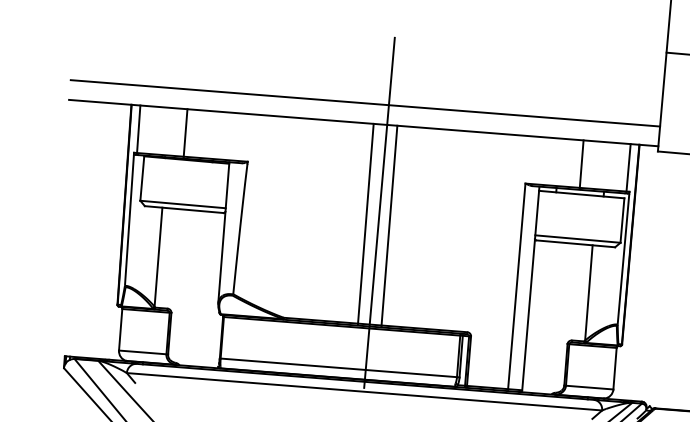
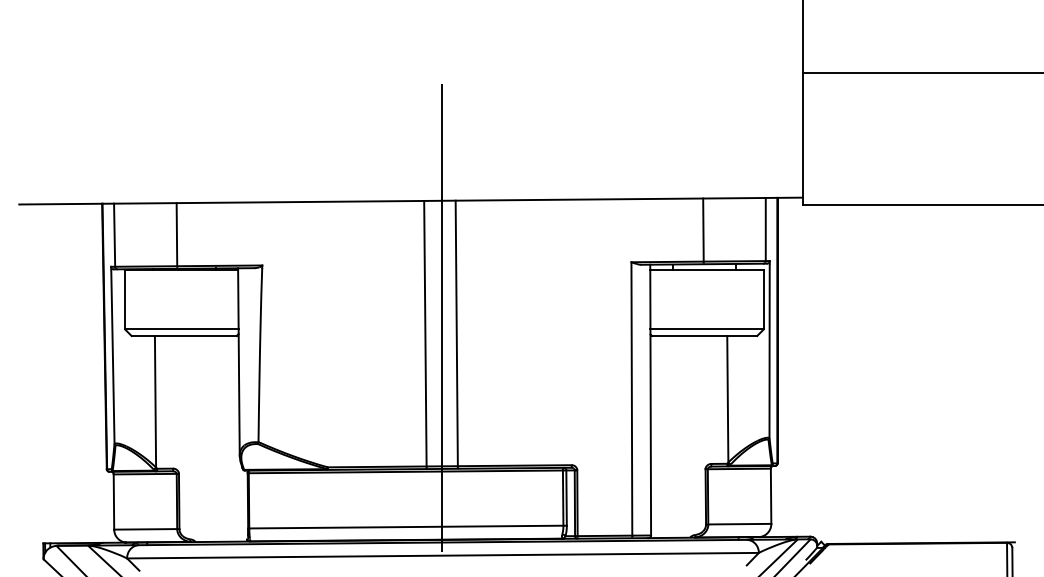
line: (365, 103) -> (410, 174), removed

